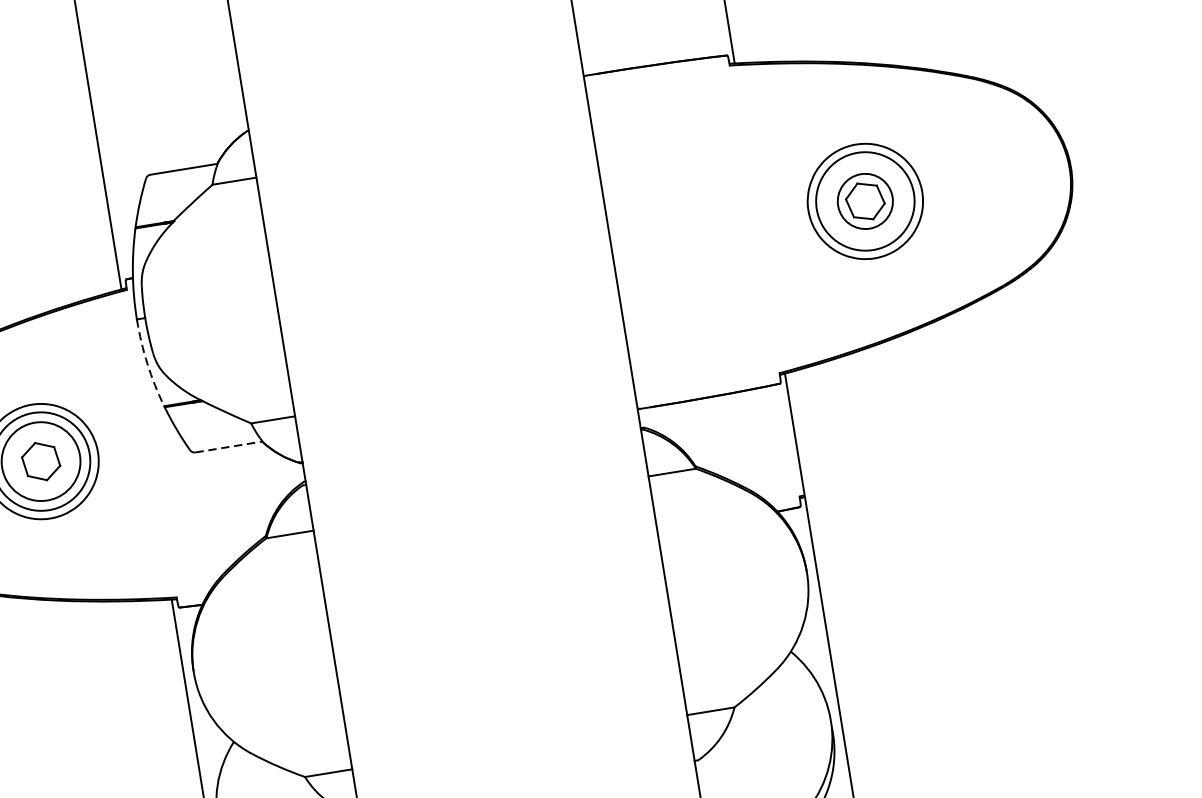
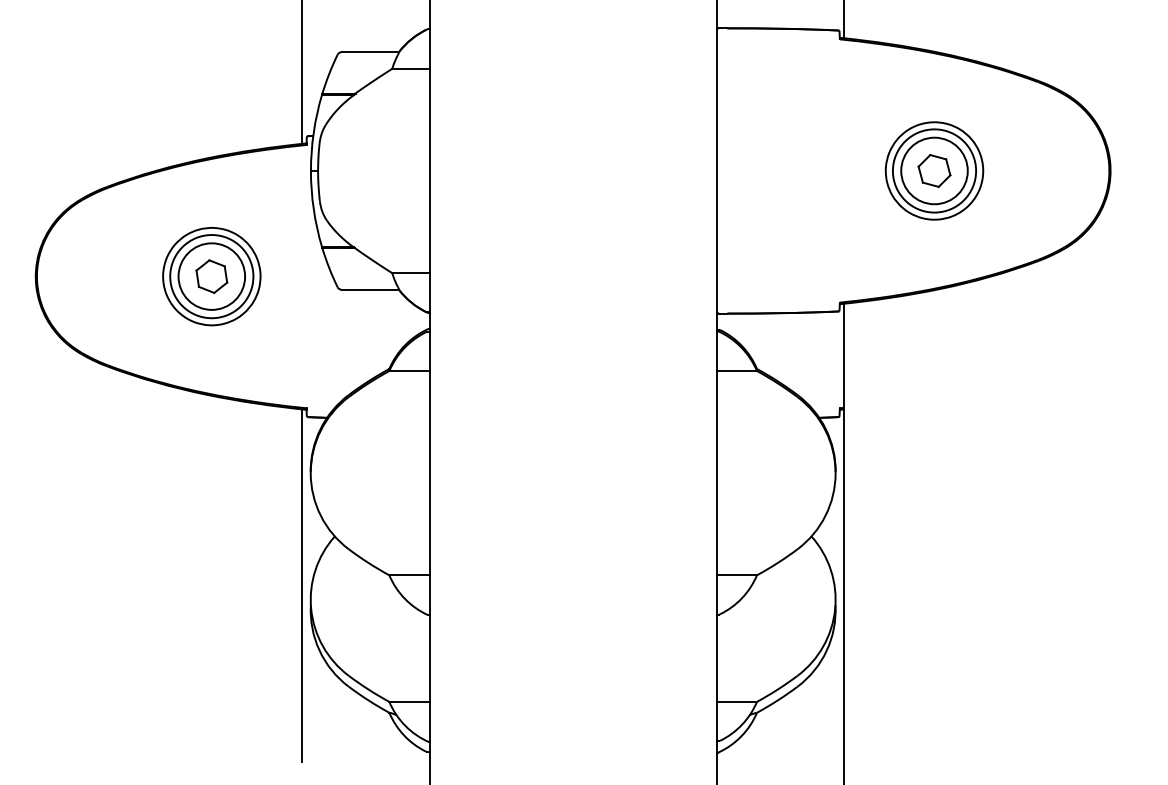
circle: (865, 200) -> (934, 170), size x1.43
arc: (147, 363) -> (313, 209), dashed -> solid
line: (228, 446) -> (370, 289), dashed -> solid

